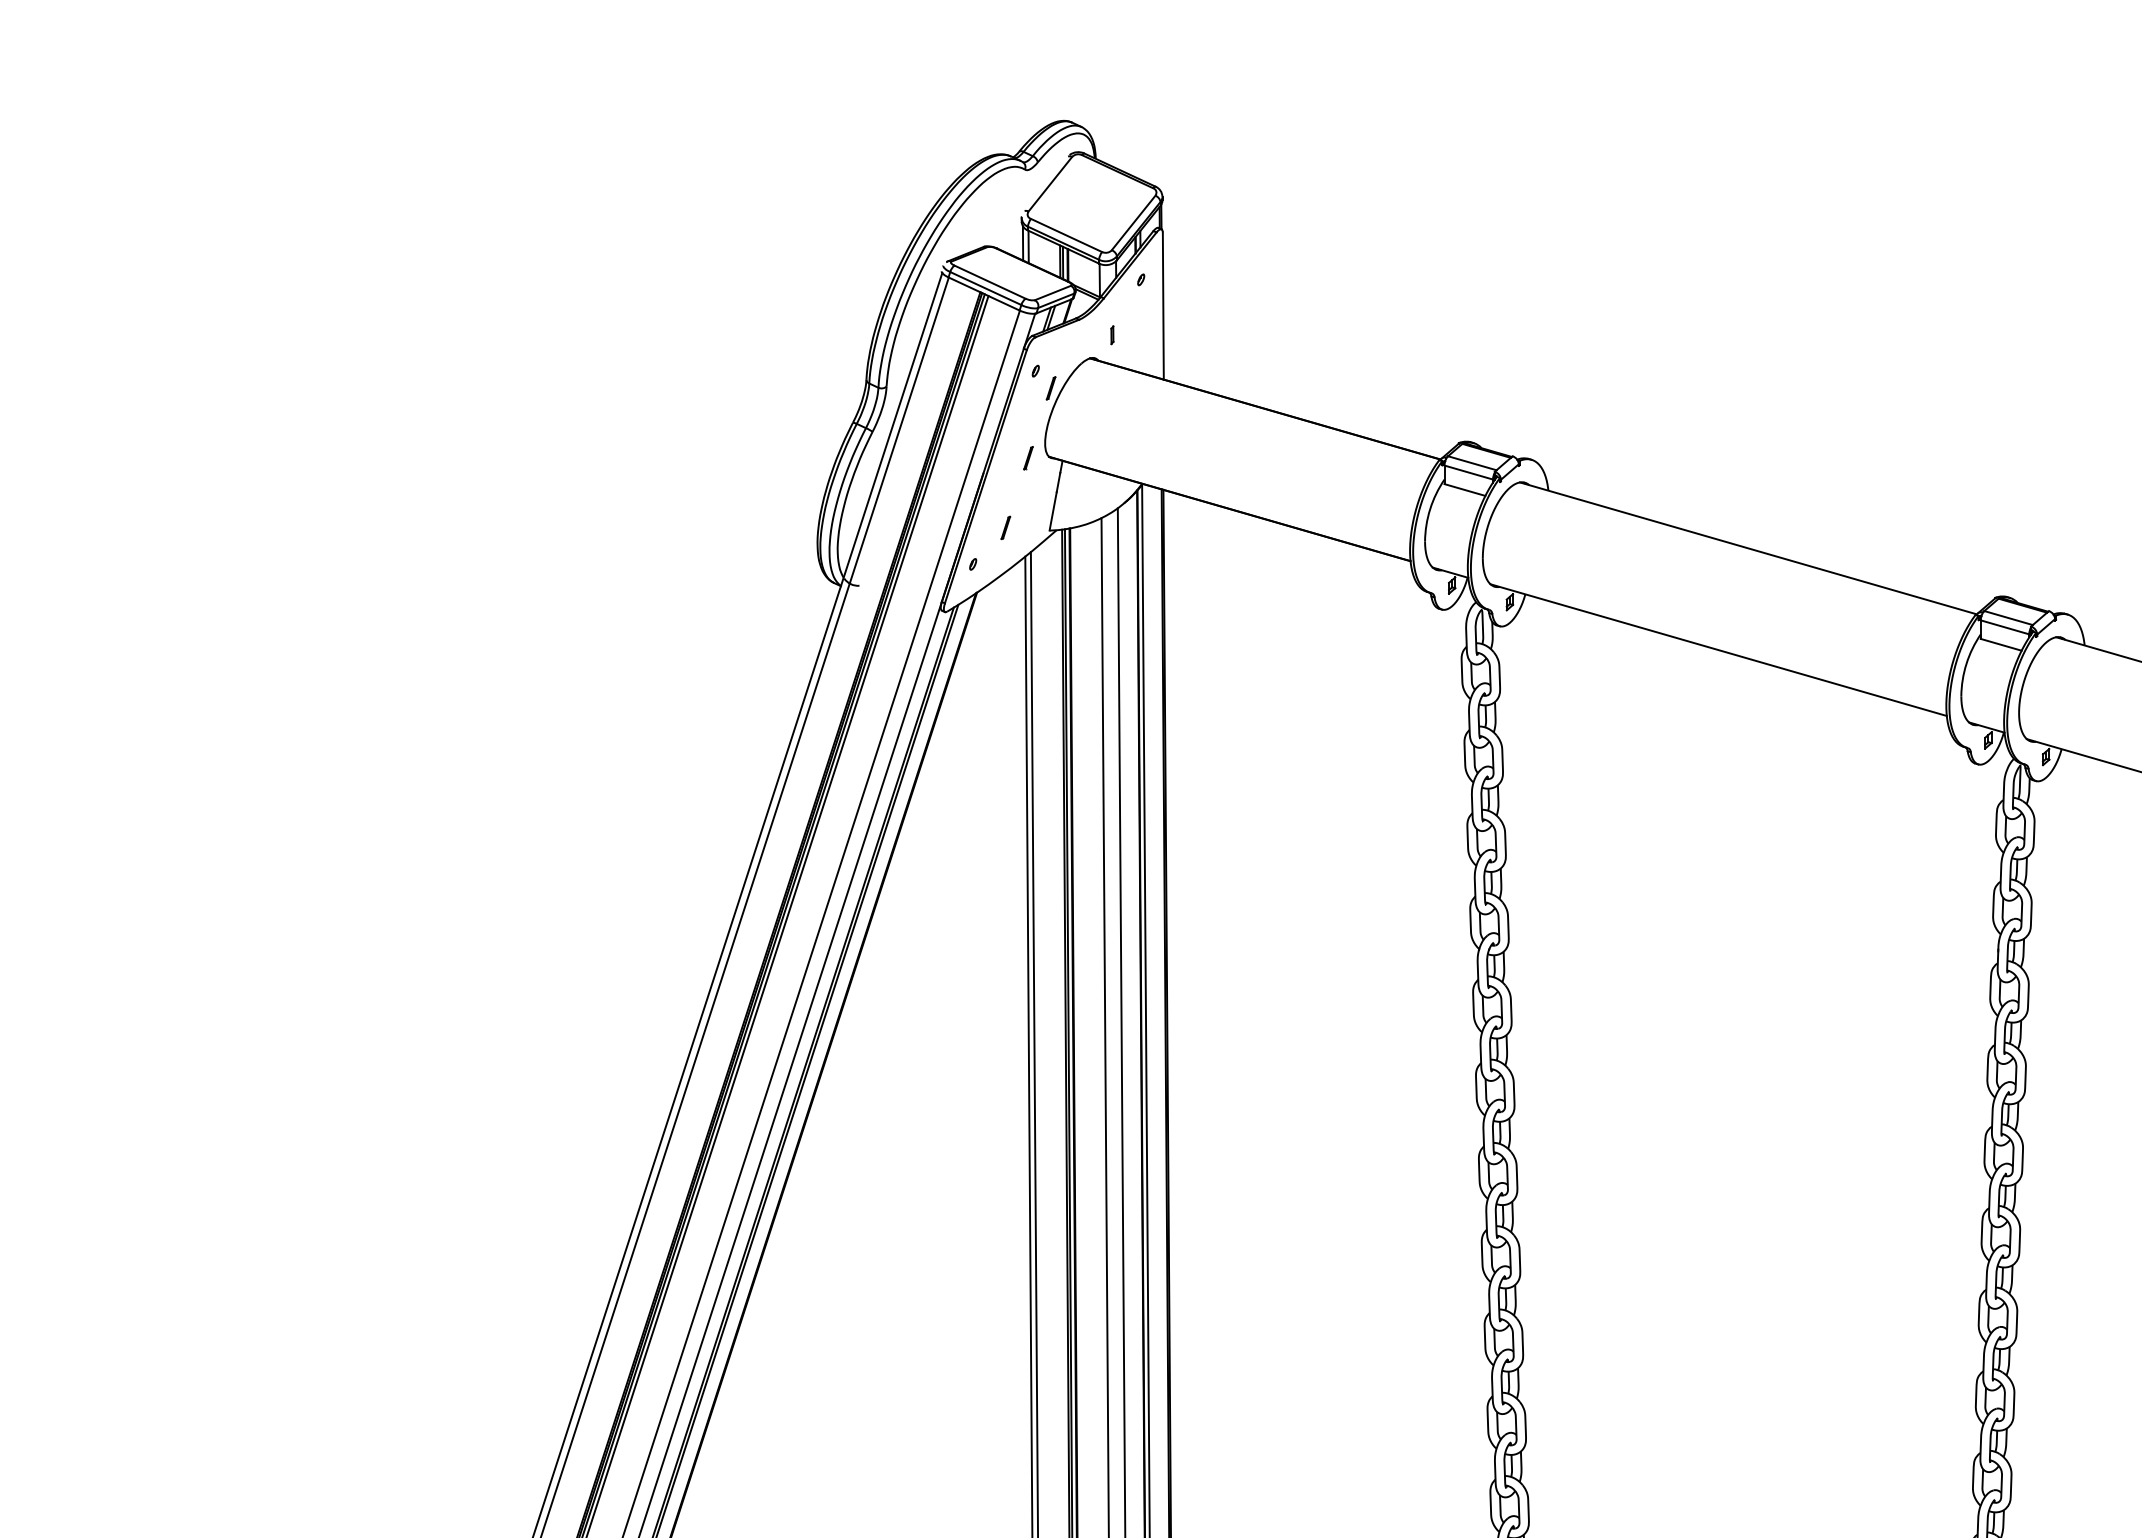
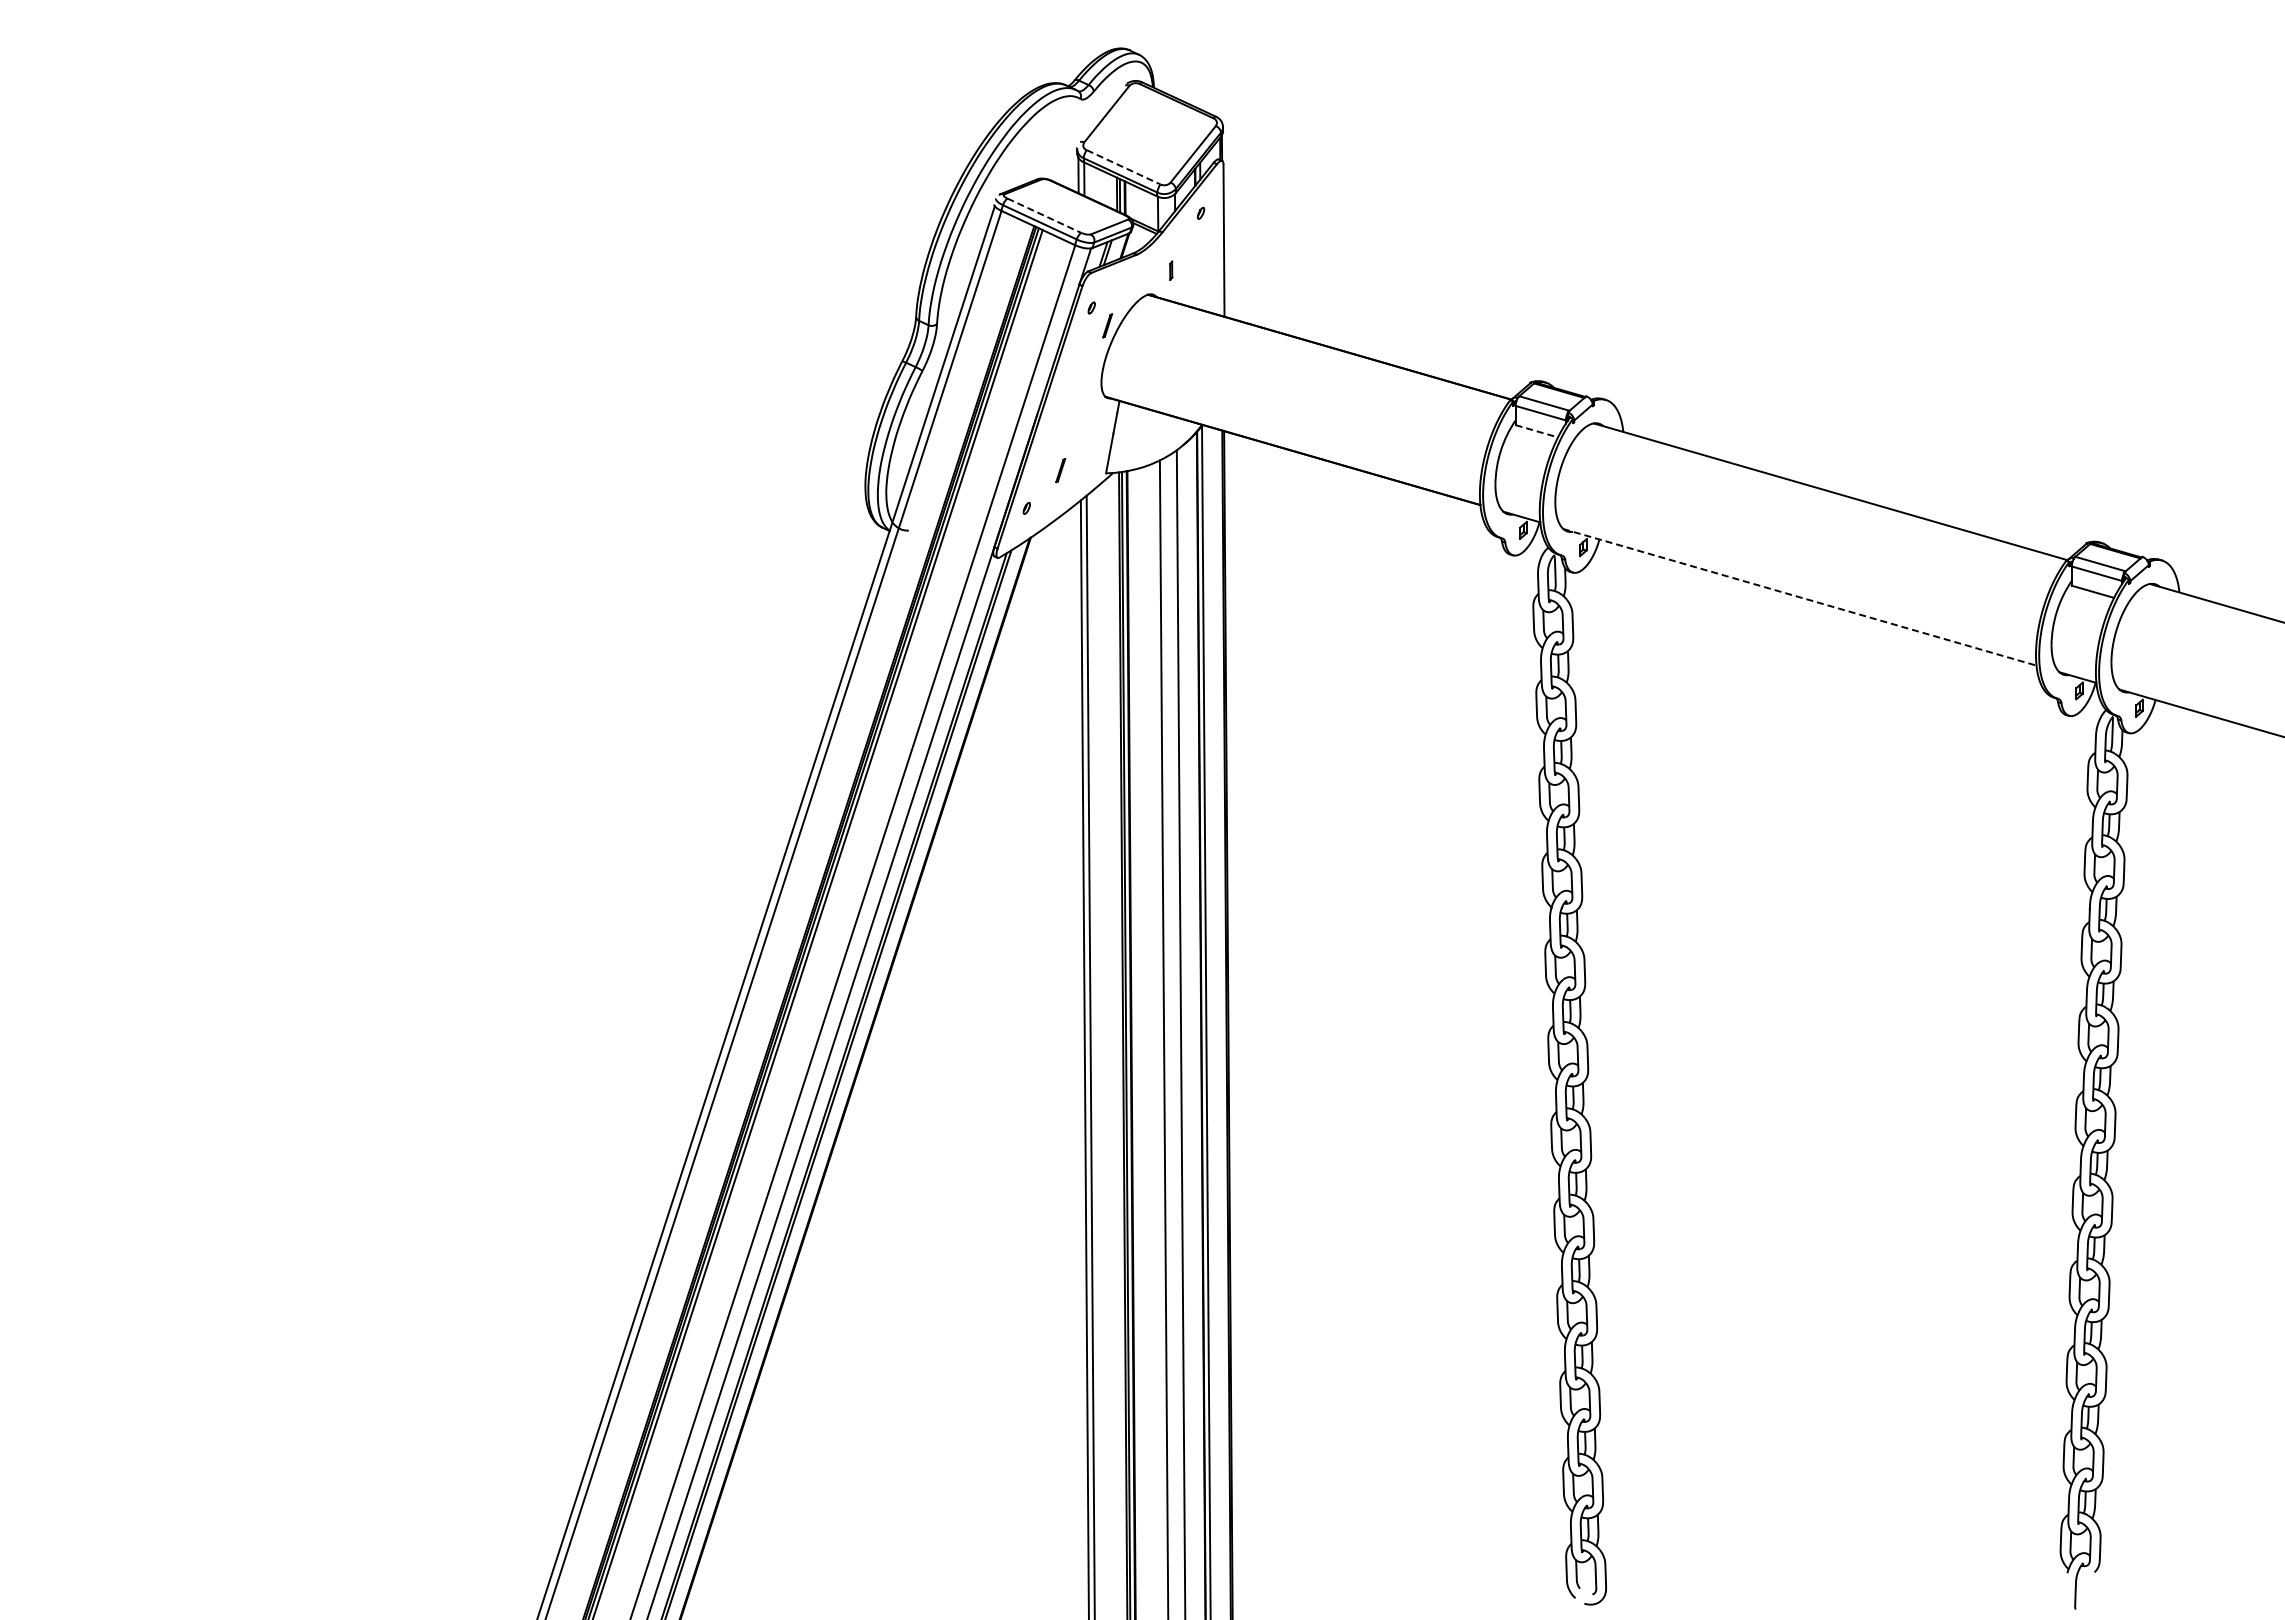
line: (1066, 235) -> (1123, 167), solid -> dashed
line: (990, 281) -> (1044, 215), solid -> dashed
line: (1027, 458) -> (1083, 398), removed
line: (1465, 490) -> (1537, 431), solid -> dashed
line: (1719, 650) -> (1800, 597), solid -> dashed

